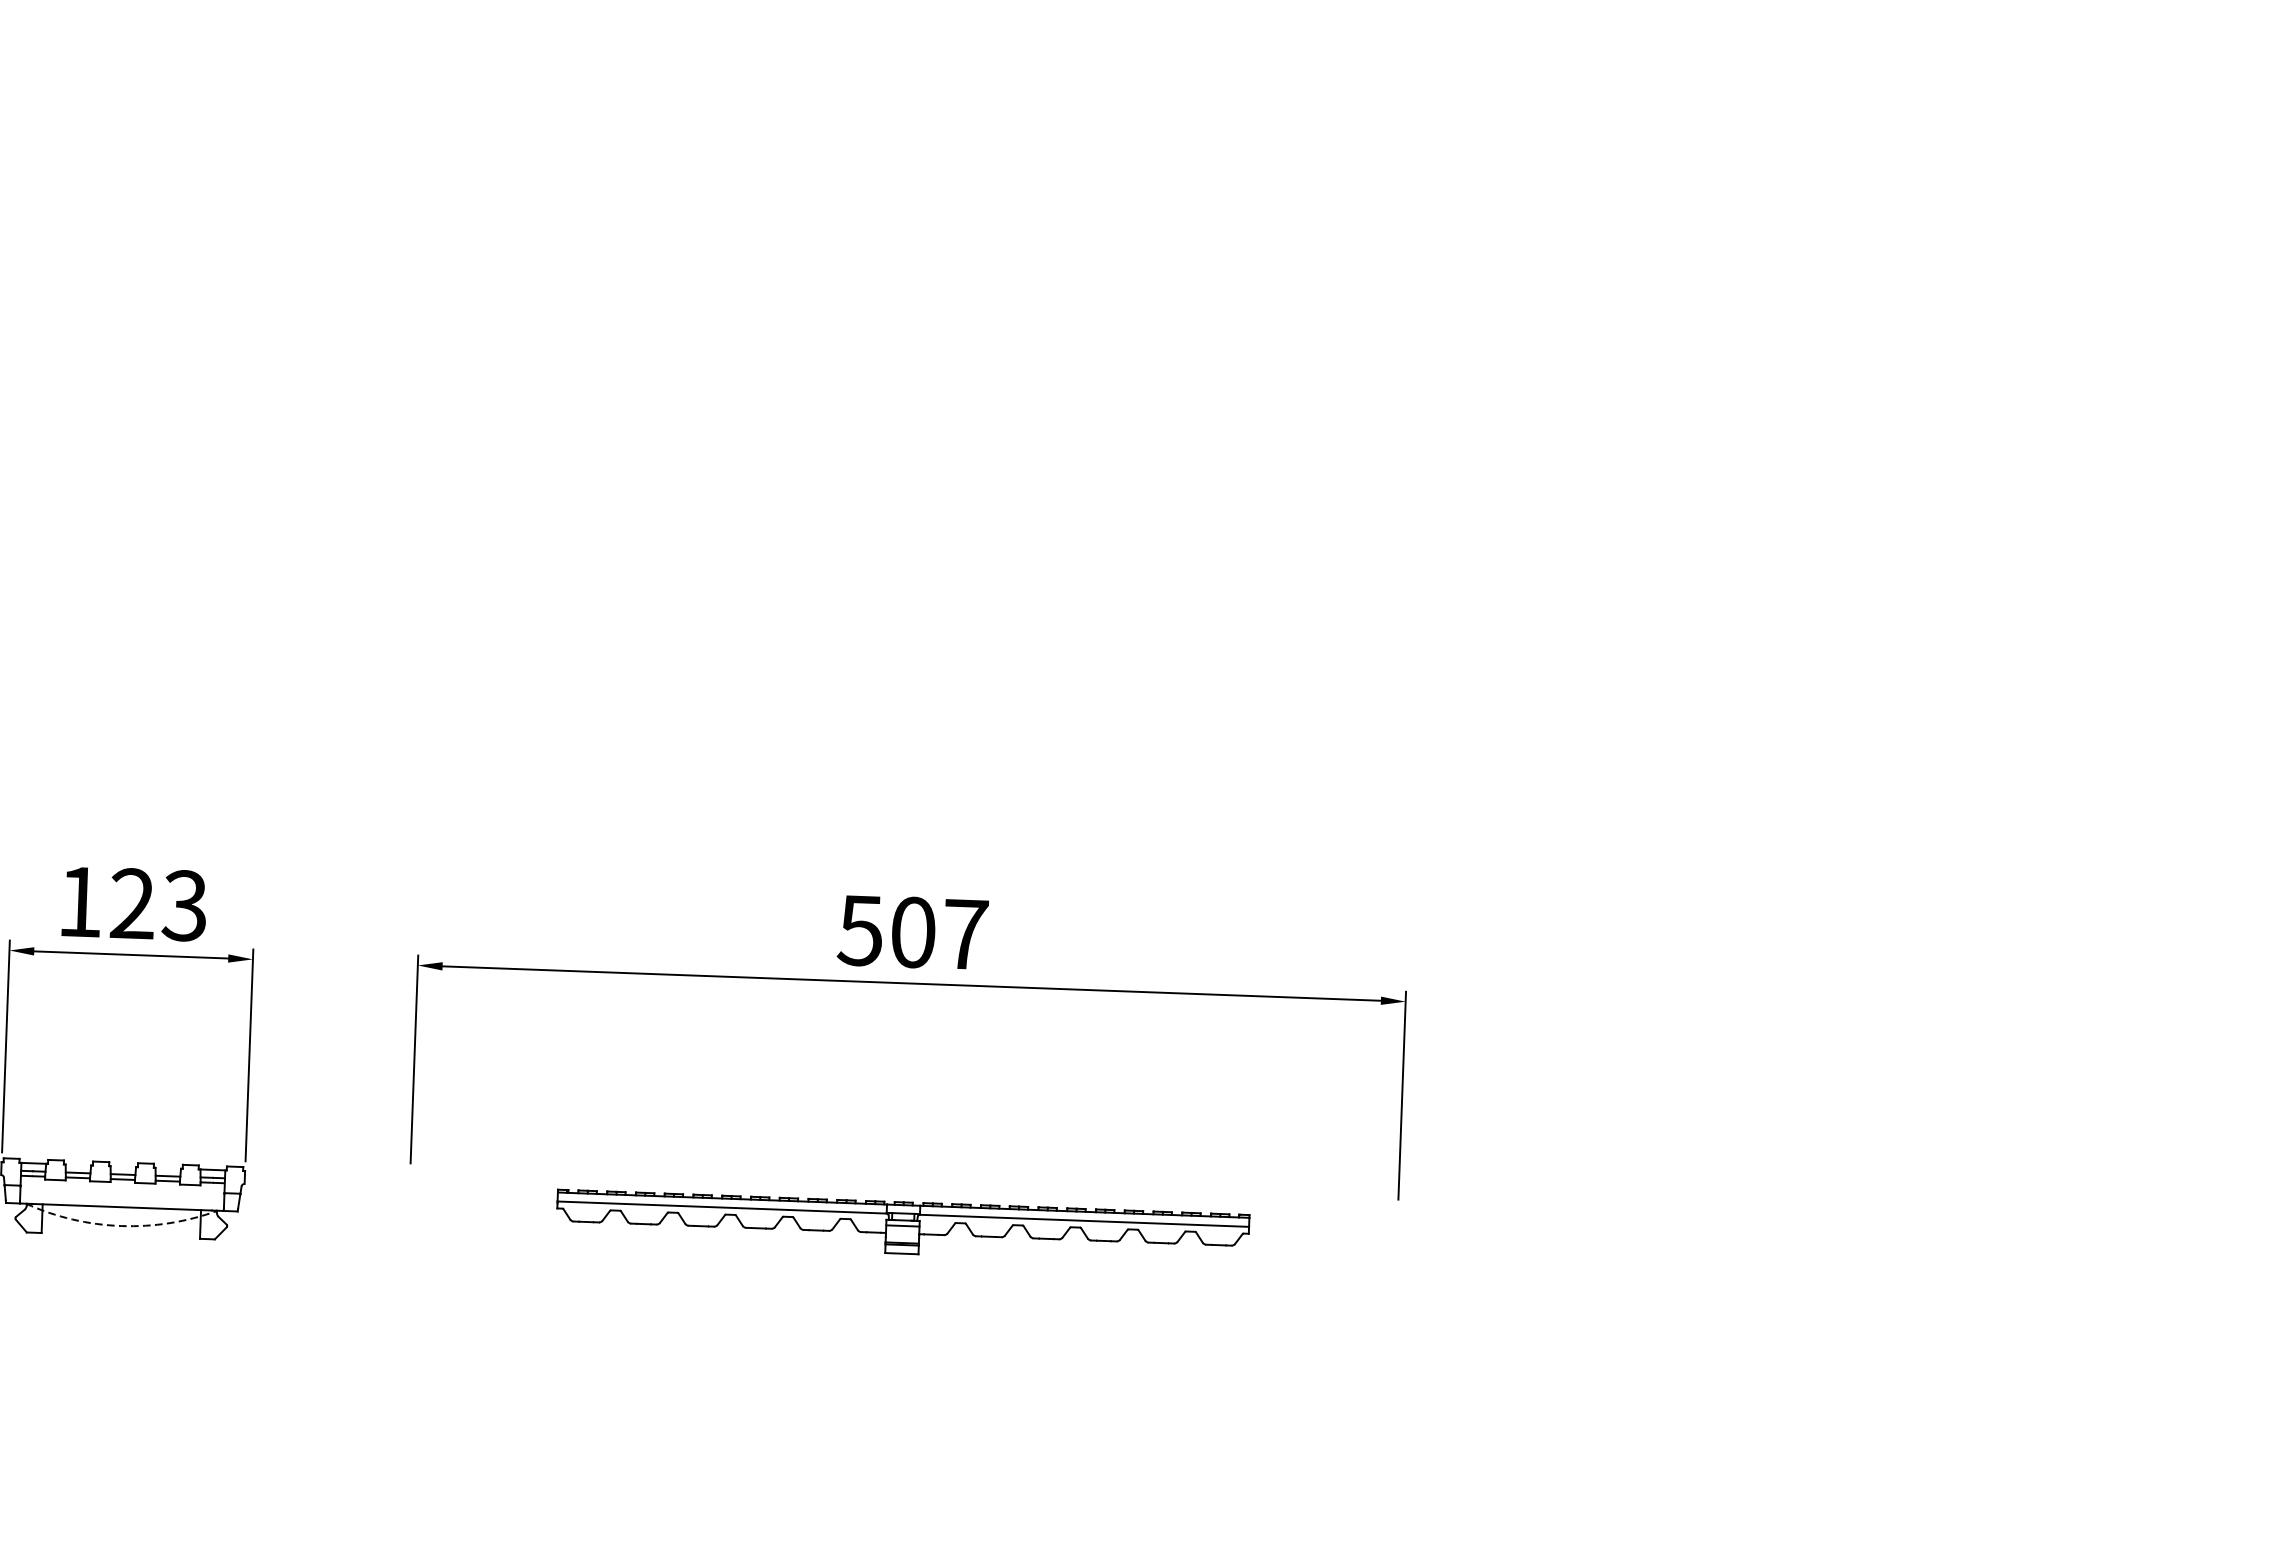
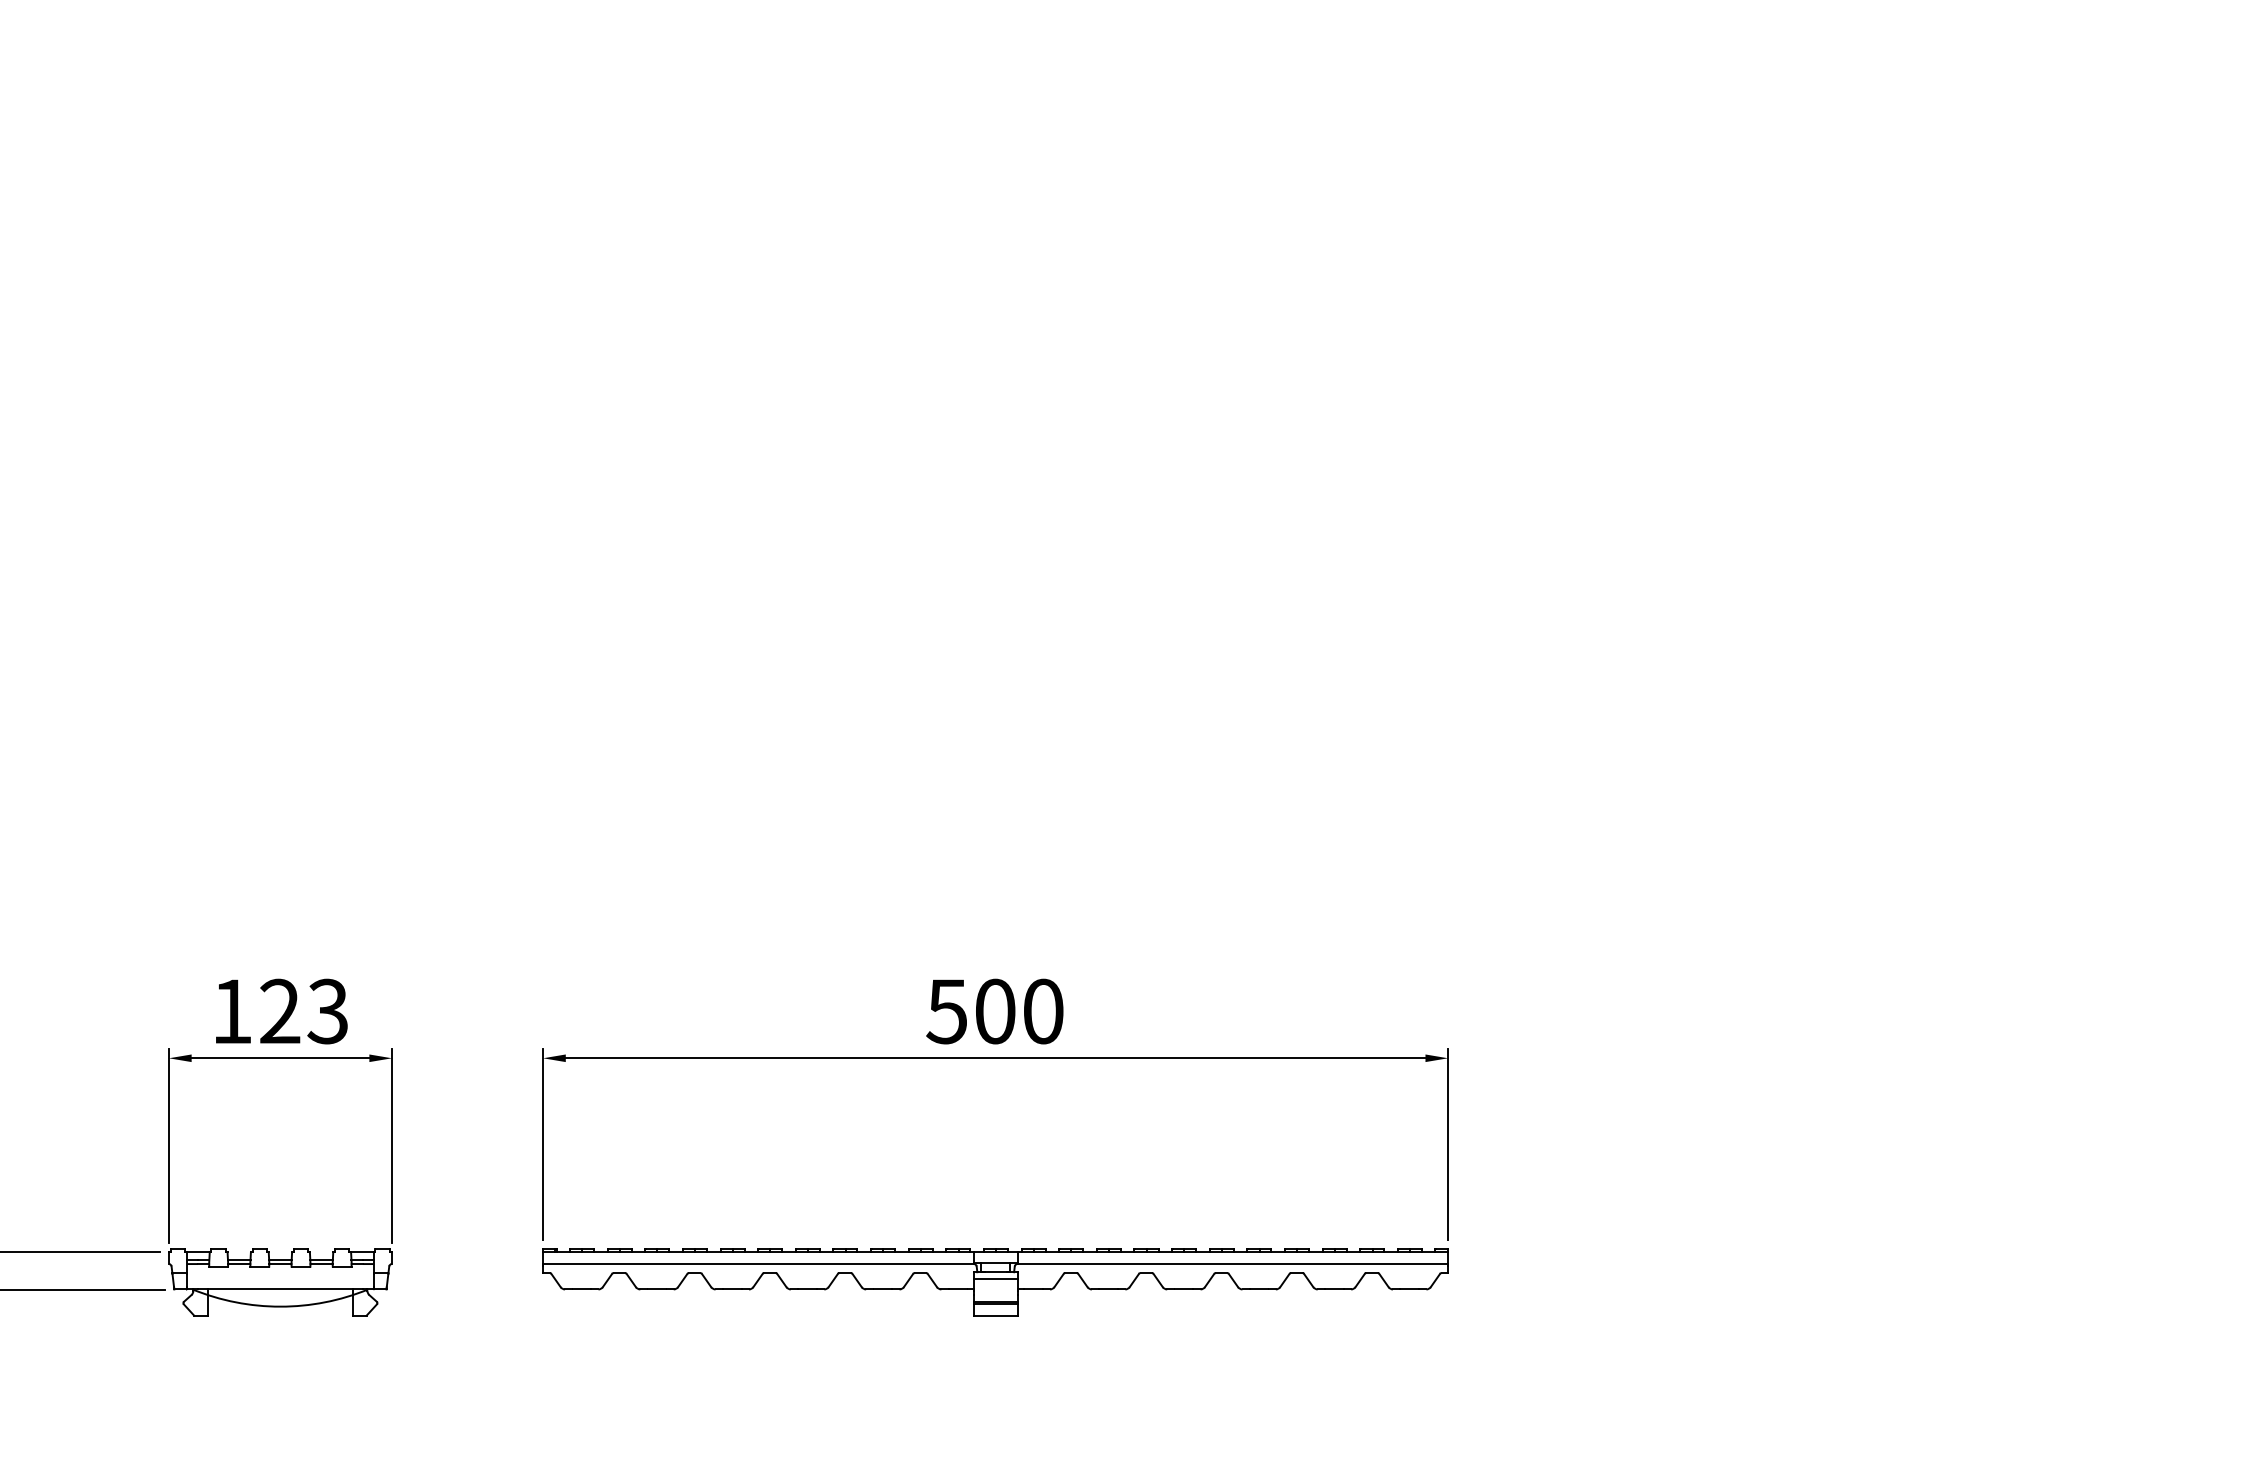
text: (965, 934) -> (1043, 1011), 507 -> 500
arc: (121, 1225) -> (280, 1306), dashed -> solid
part: (902, 1228) -> (995, 1282), size x1.43

